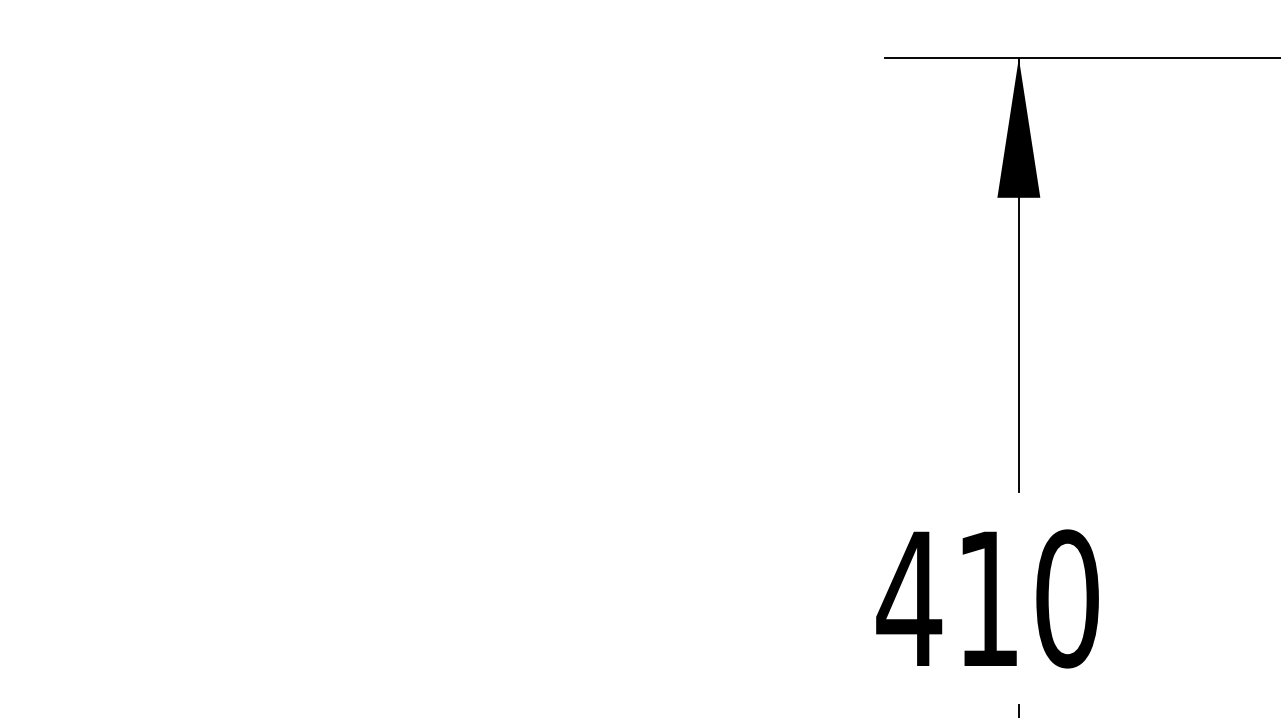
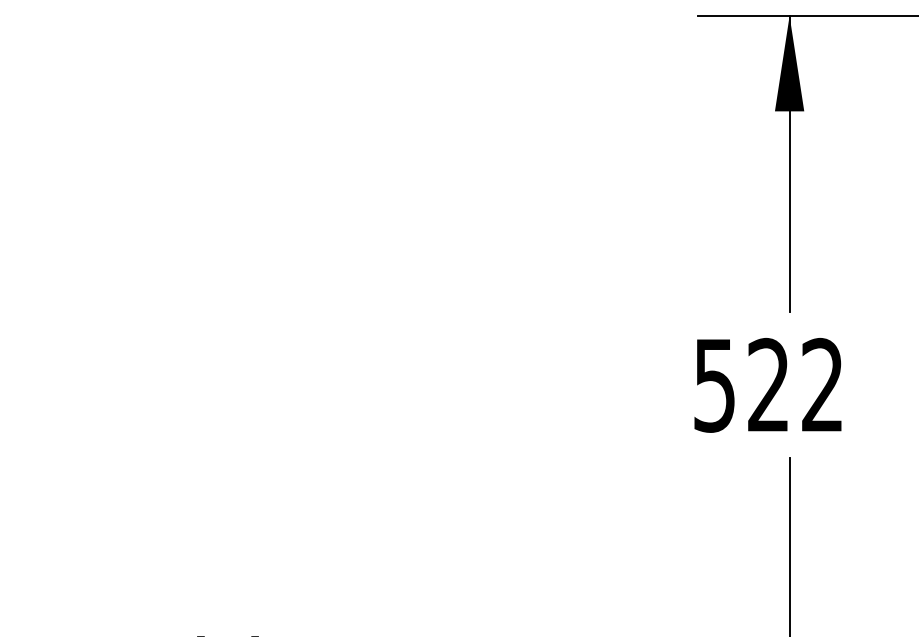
text: (987, 597) -> (768, 384), 410 -> 522

